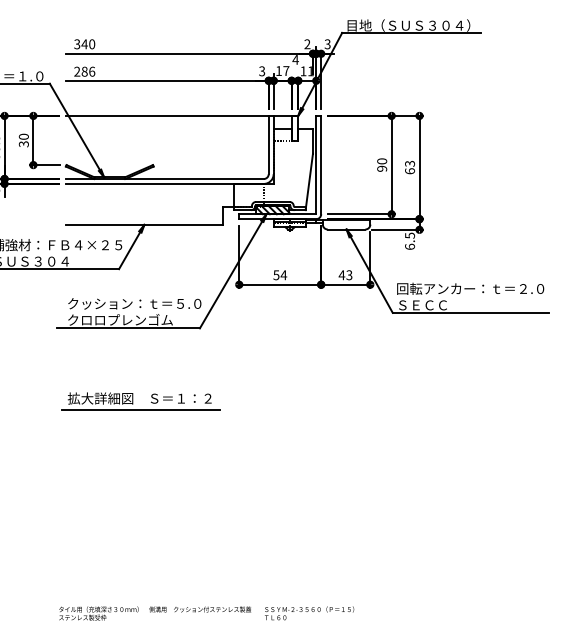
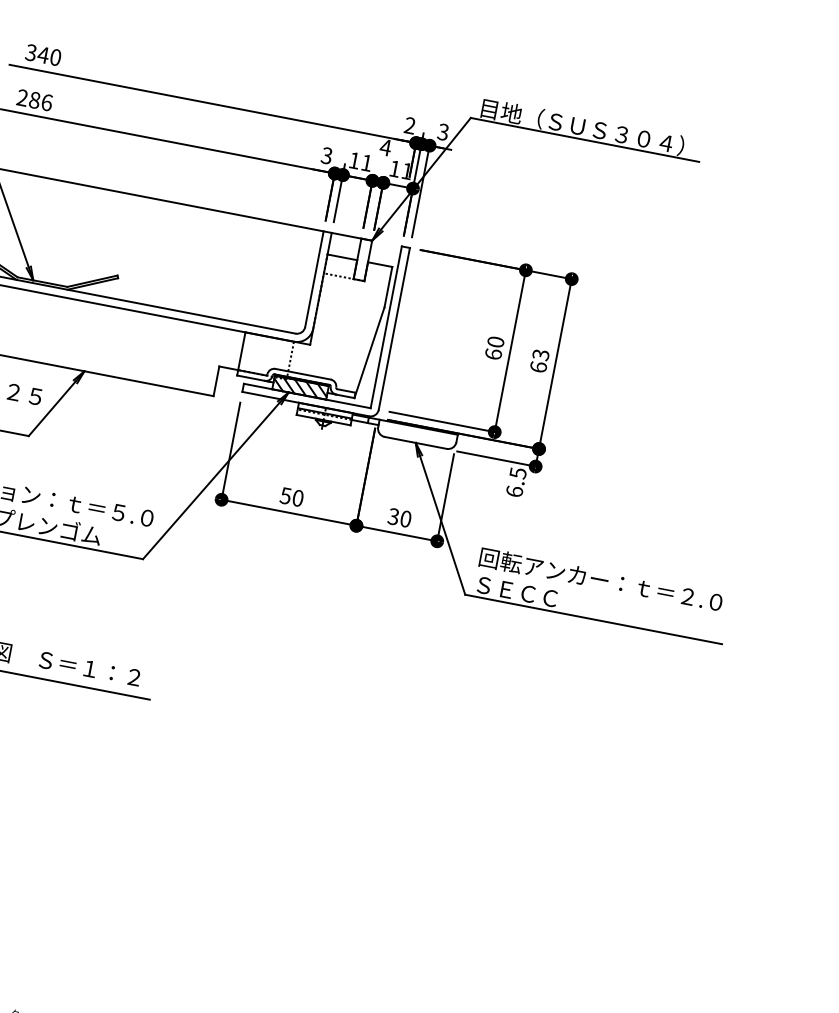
text: (286, 70) -> (367, 162), 17 -> 11
text: (382, 168) -> (494, 353), 90 -> 60
text: (283, 275) -> (297, 498), 54 -> 50
text: (345, 275) -> (399, 518), 43 -> 30

